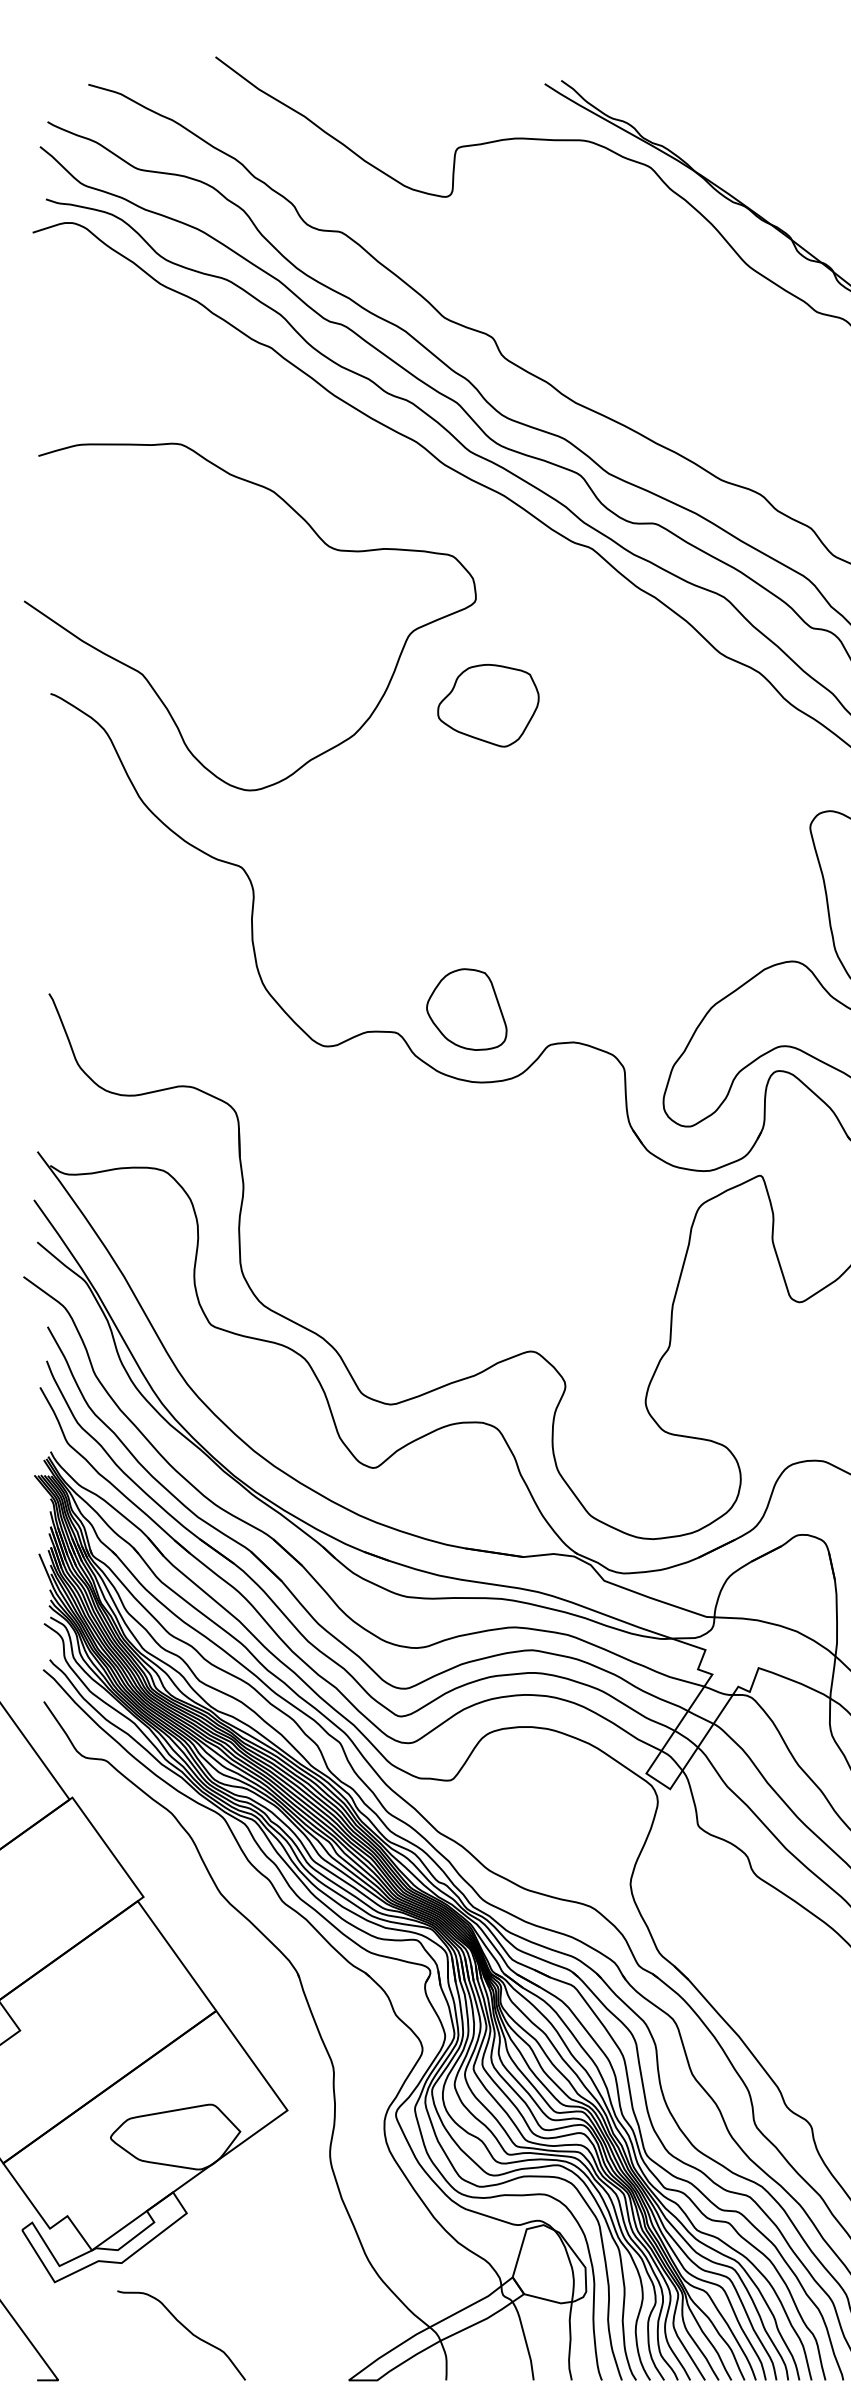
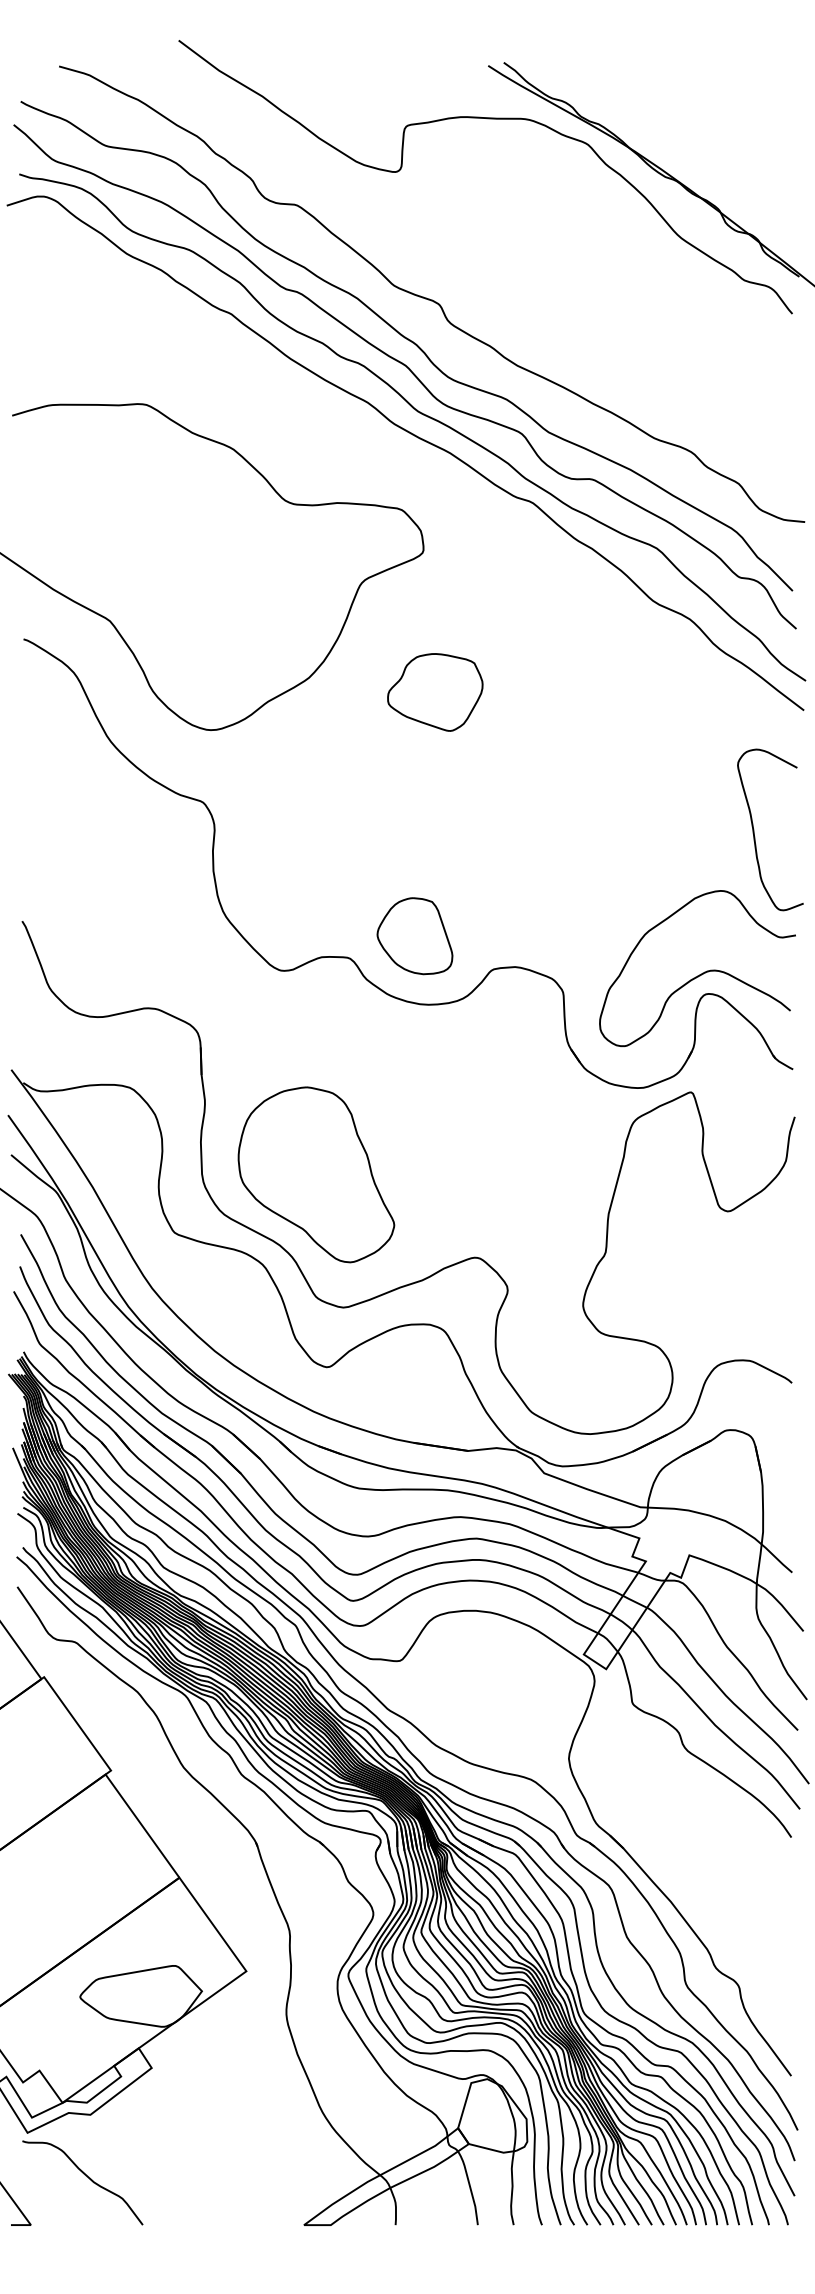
part: (488, 705) -> (435, 692), moved
part: (362, 1263) -> (316, 1174), added
curve: (186, 2329) -> (87, 2177), moved

